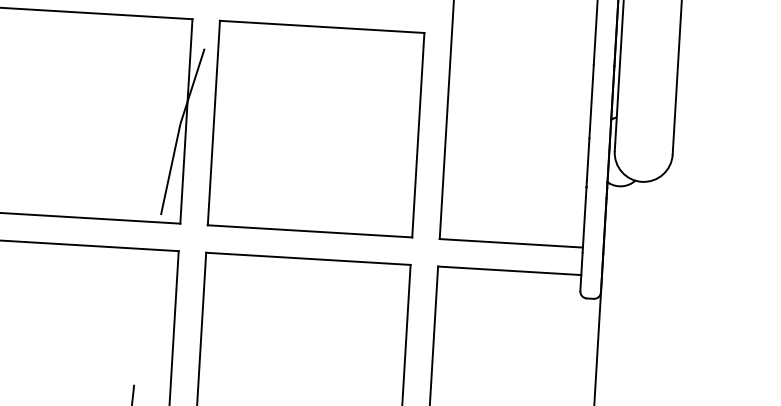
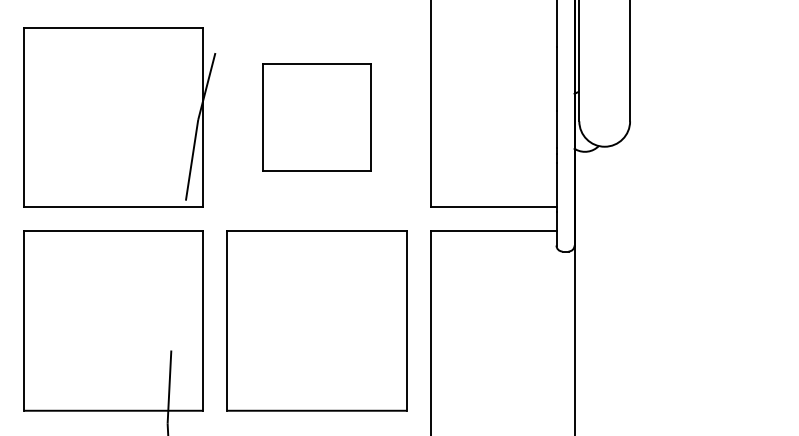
part: (315, 129) -> (316, 117), size x0.6

